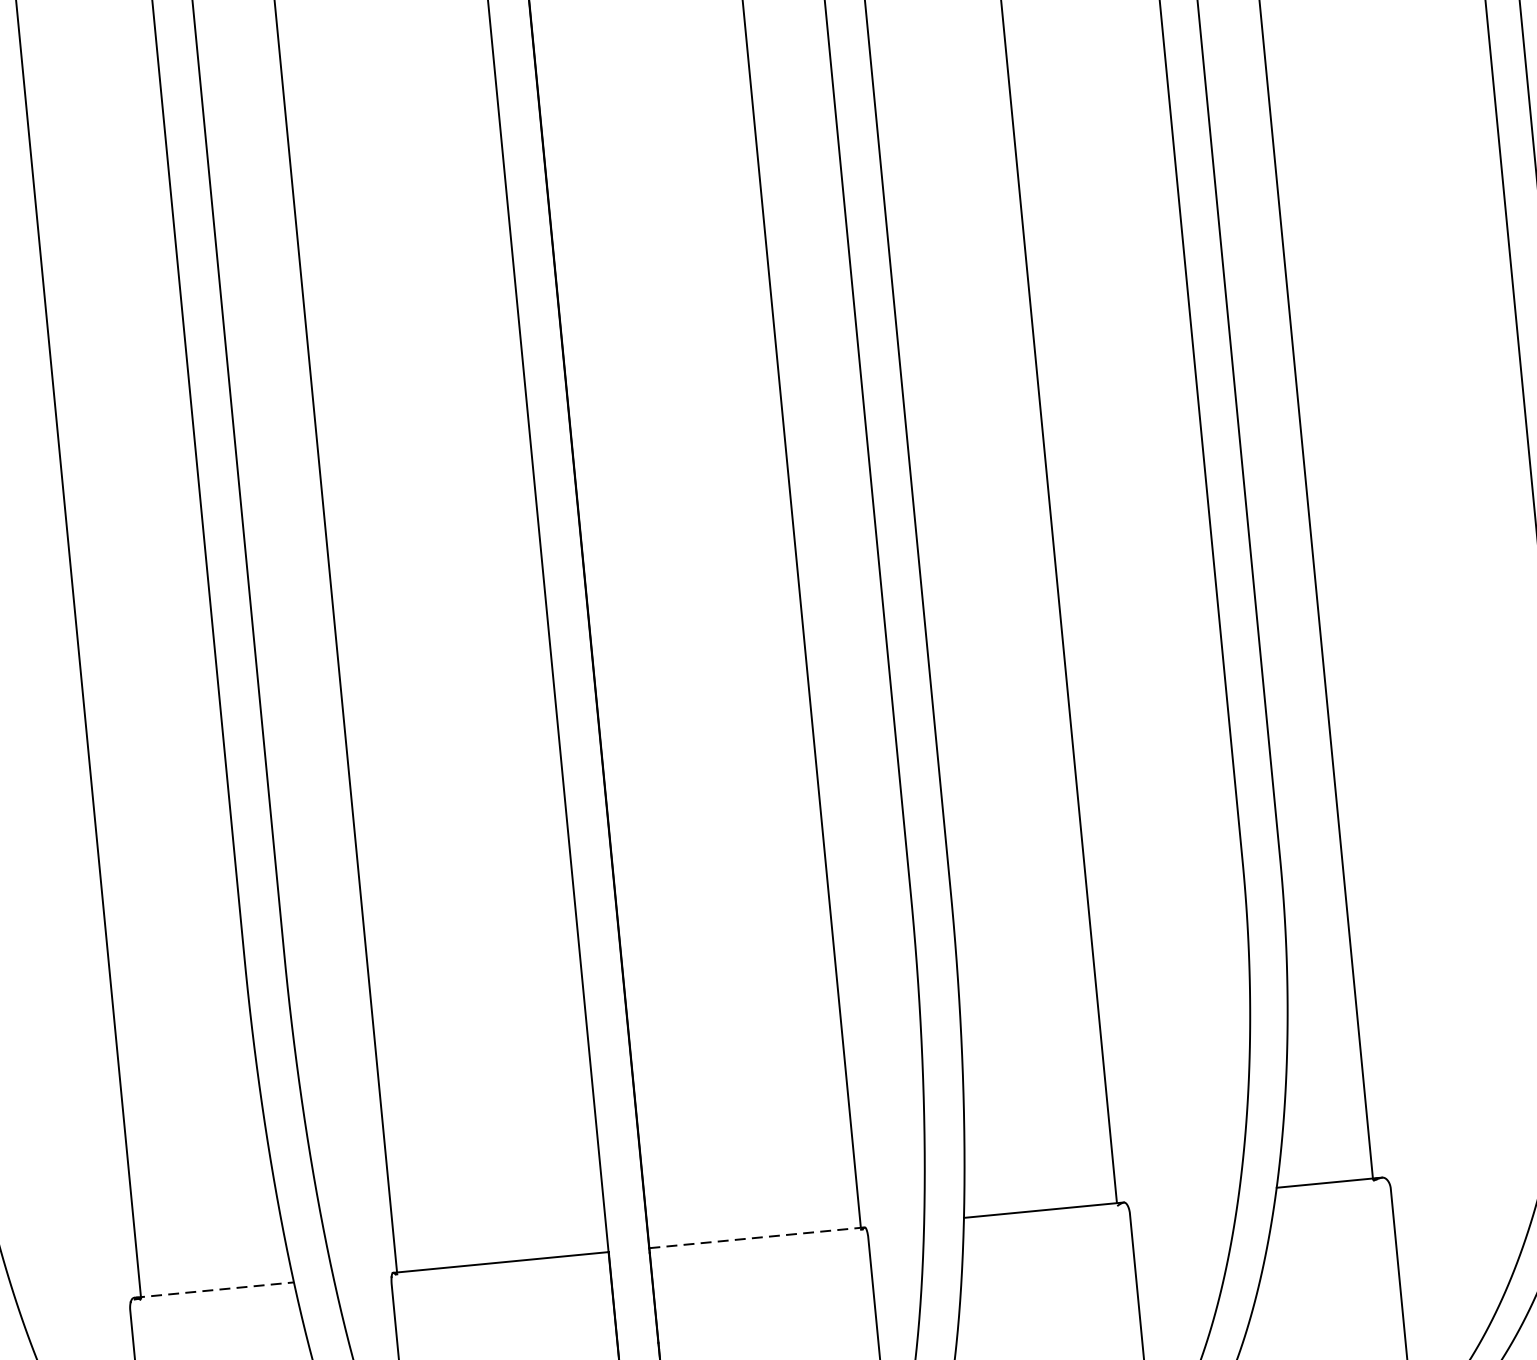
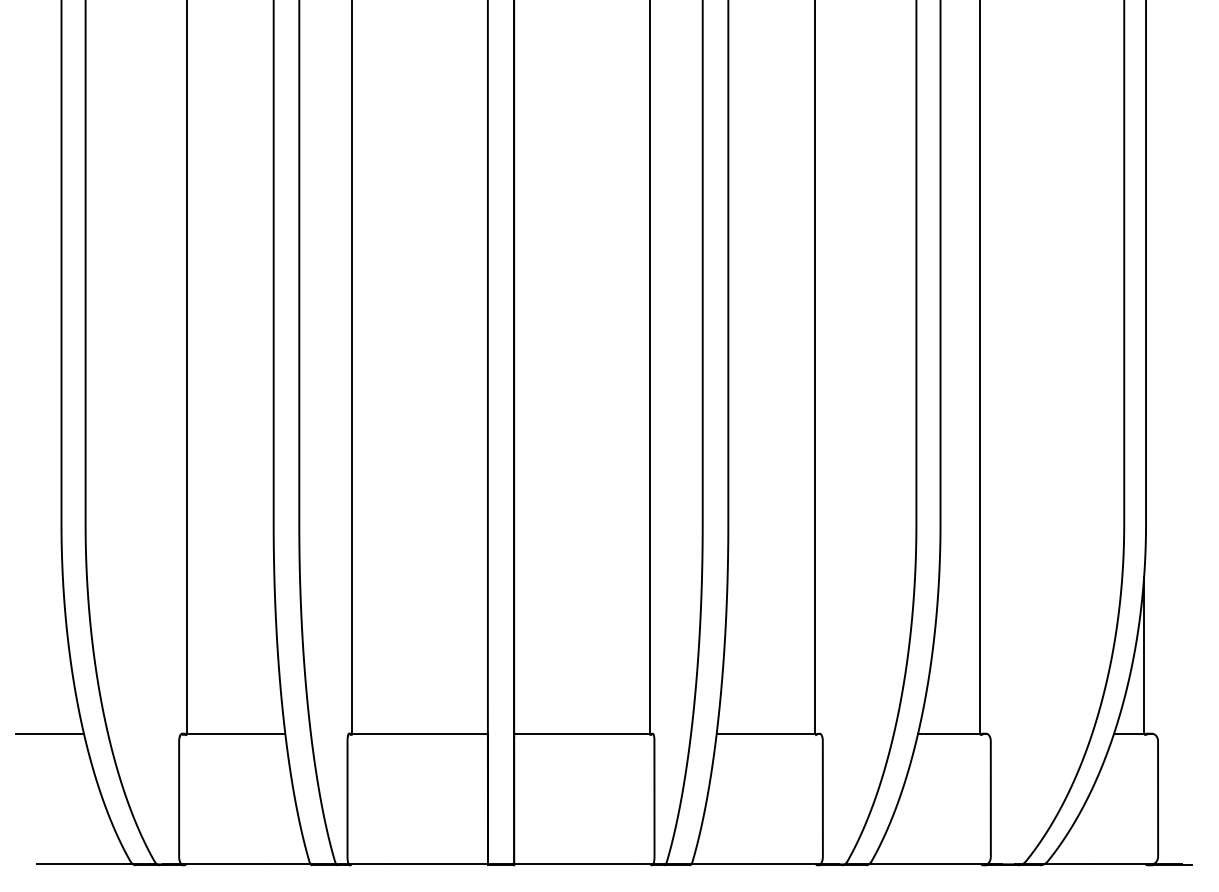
line: (758, 1237) -> (584, 733), dashed -> solid
line: (215, 1289) -> (234, 733), dashed -> solid

